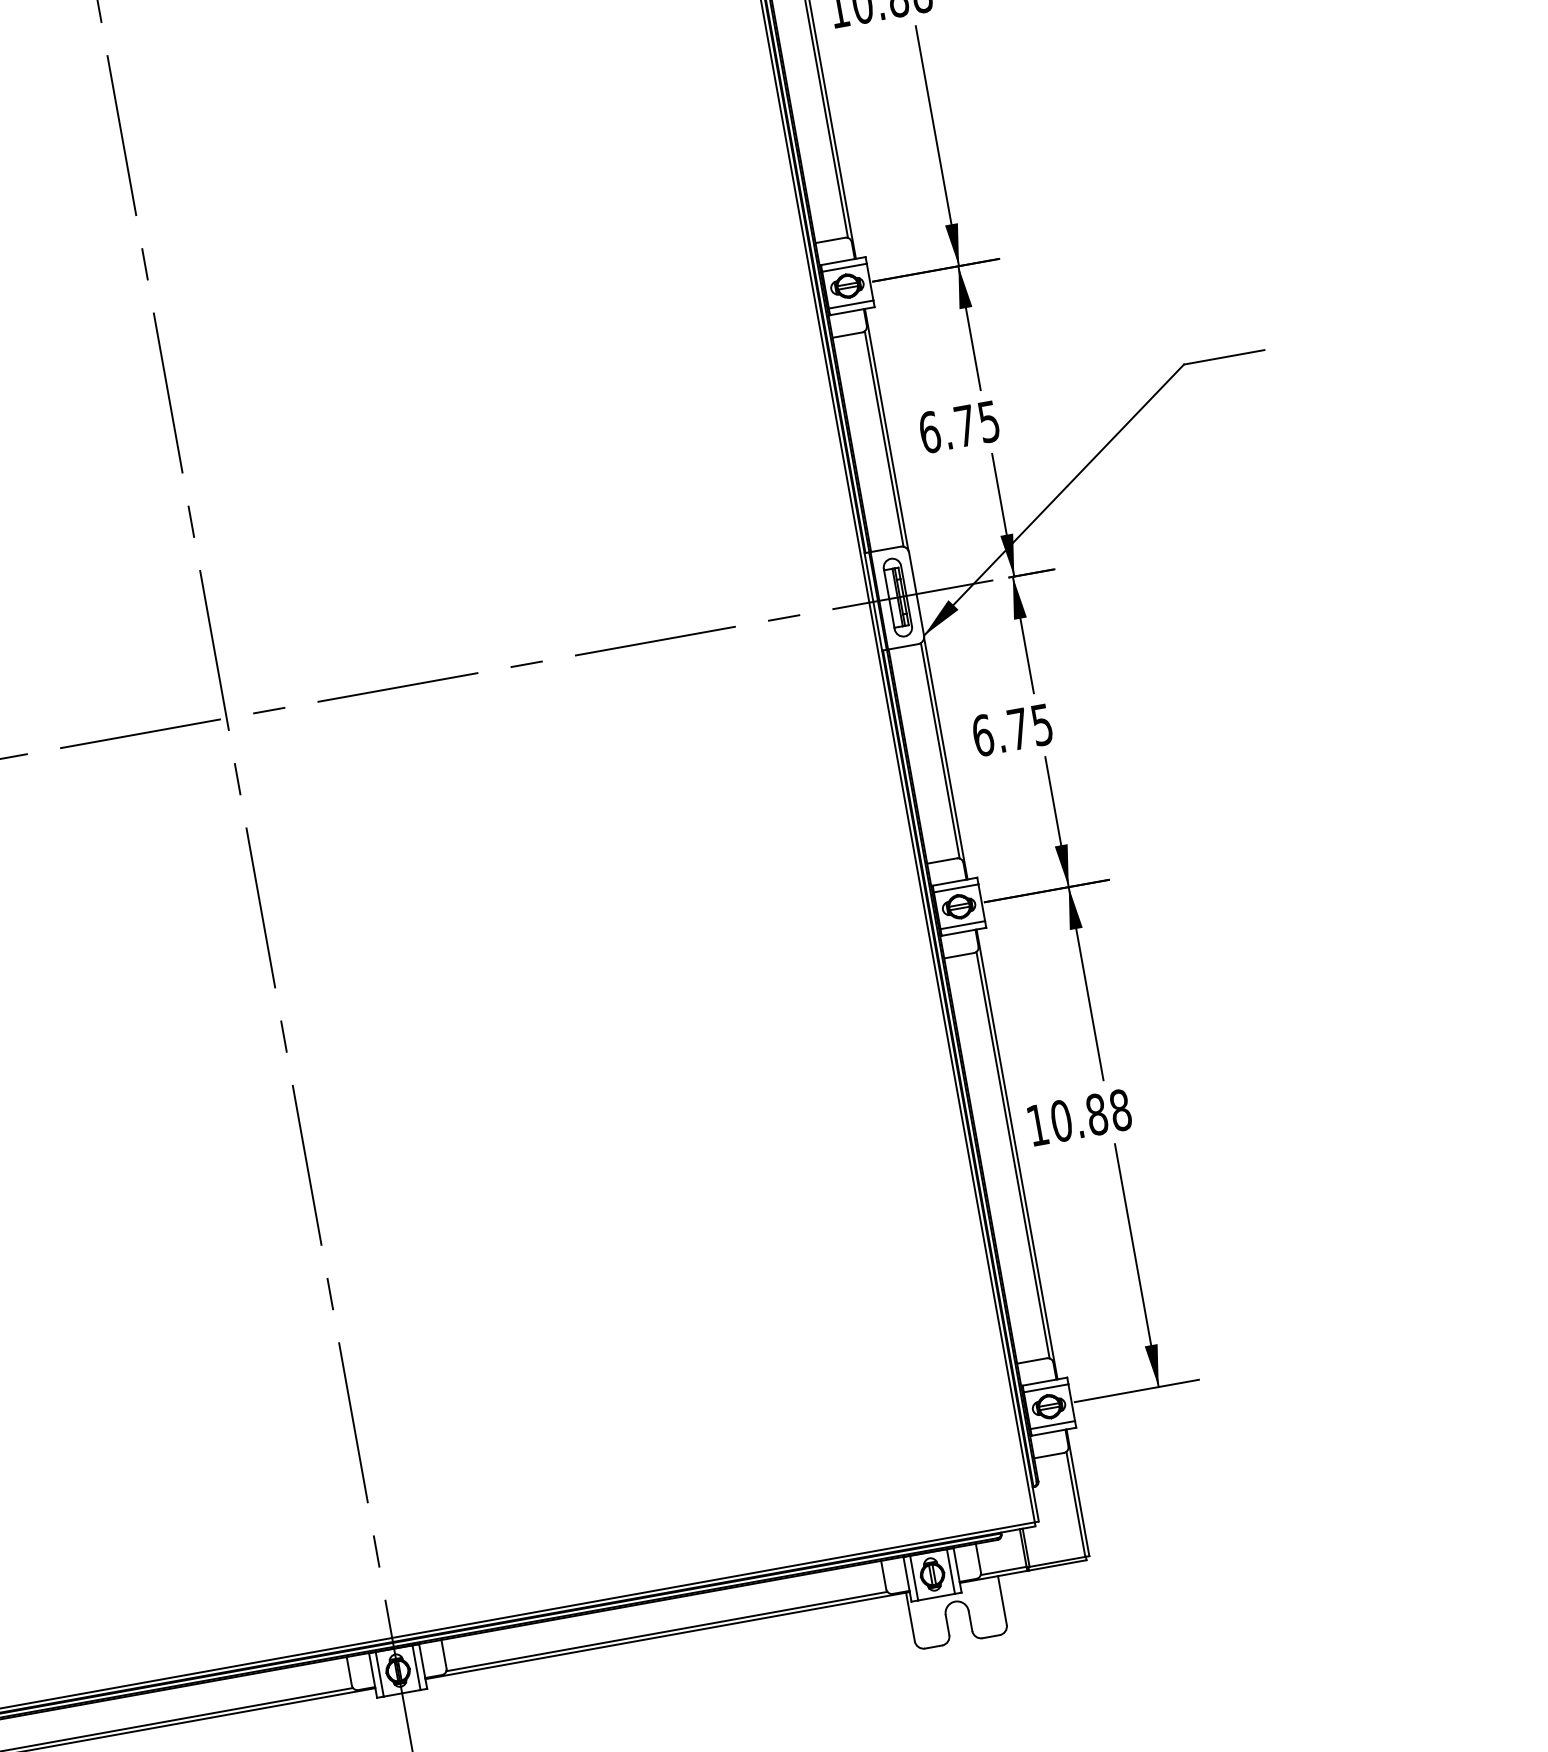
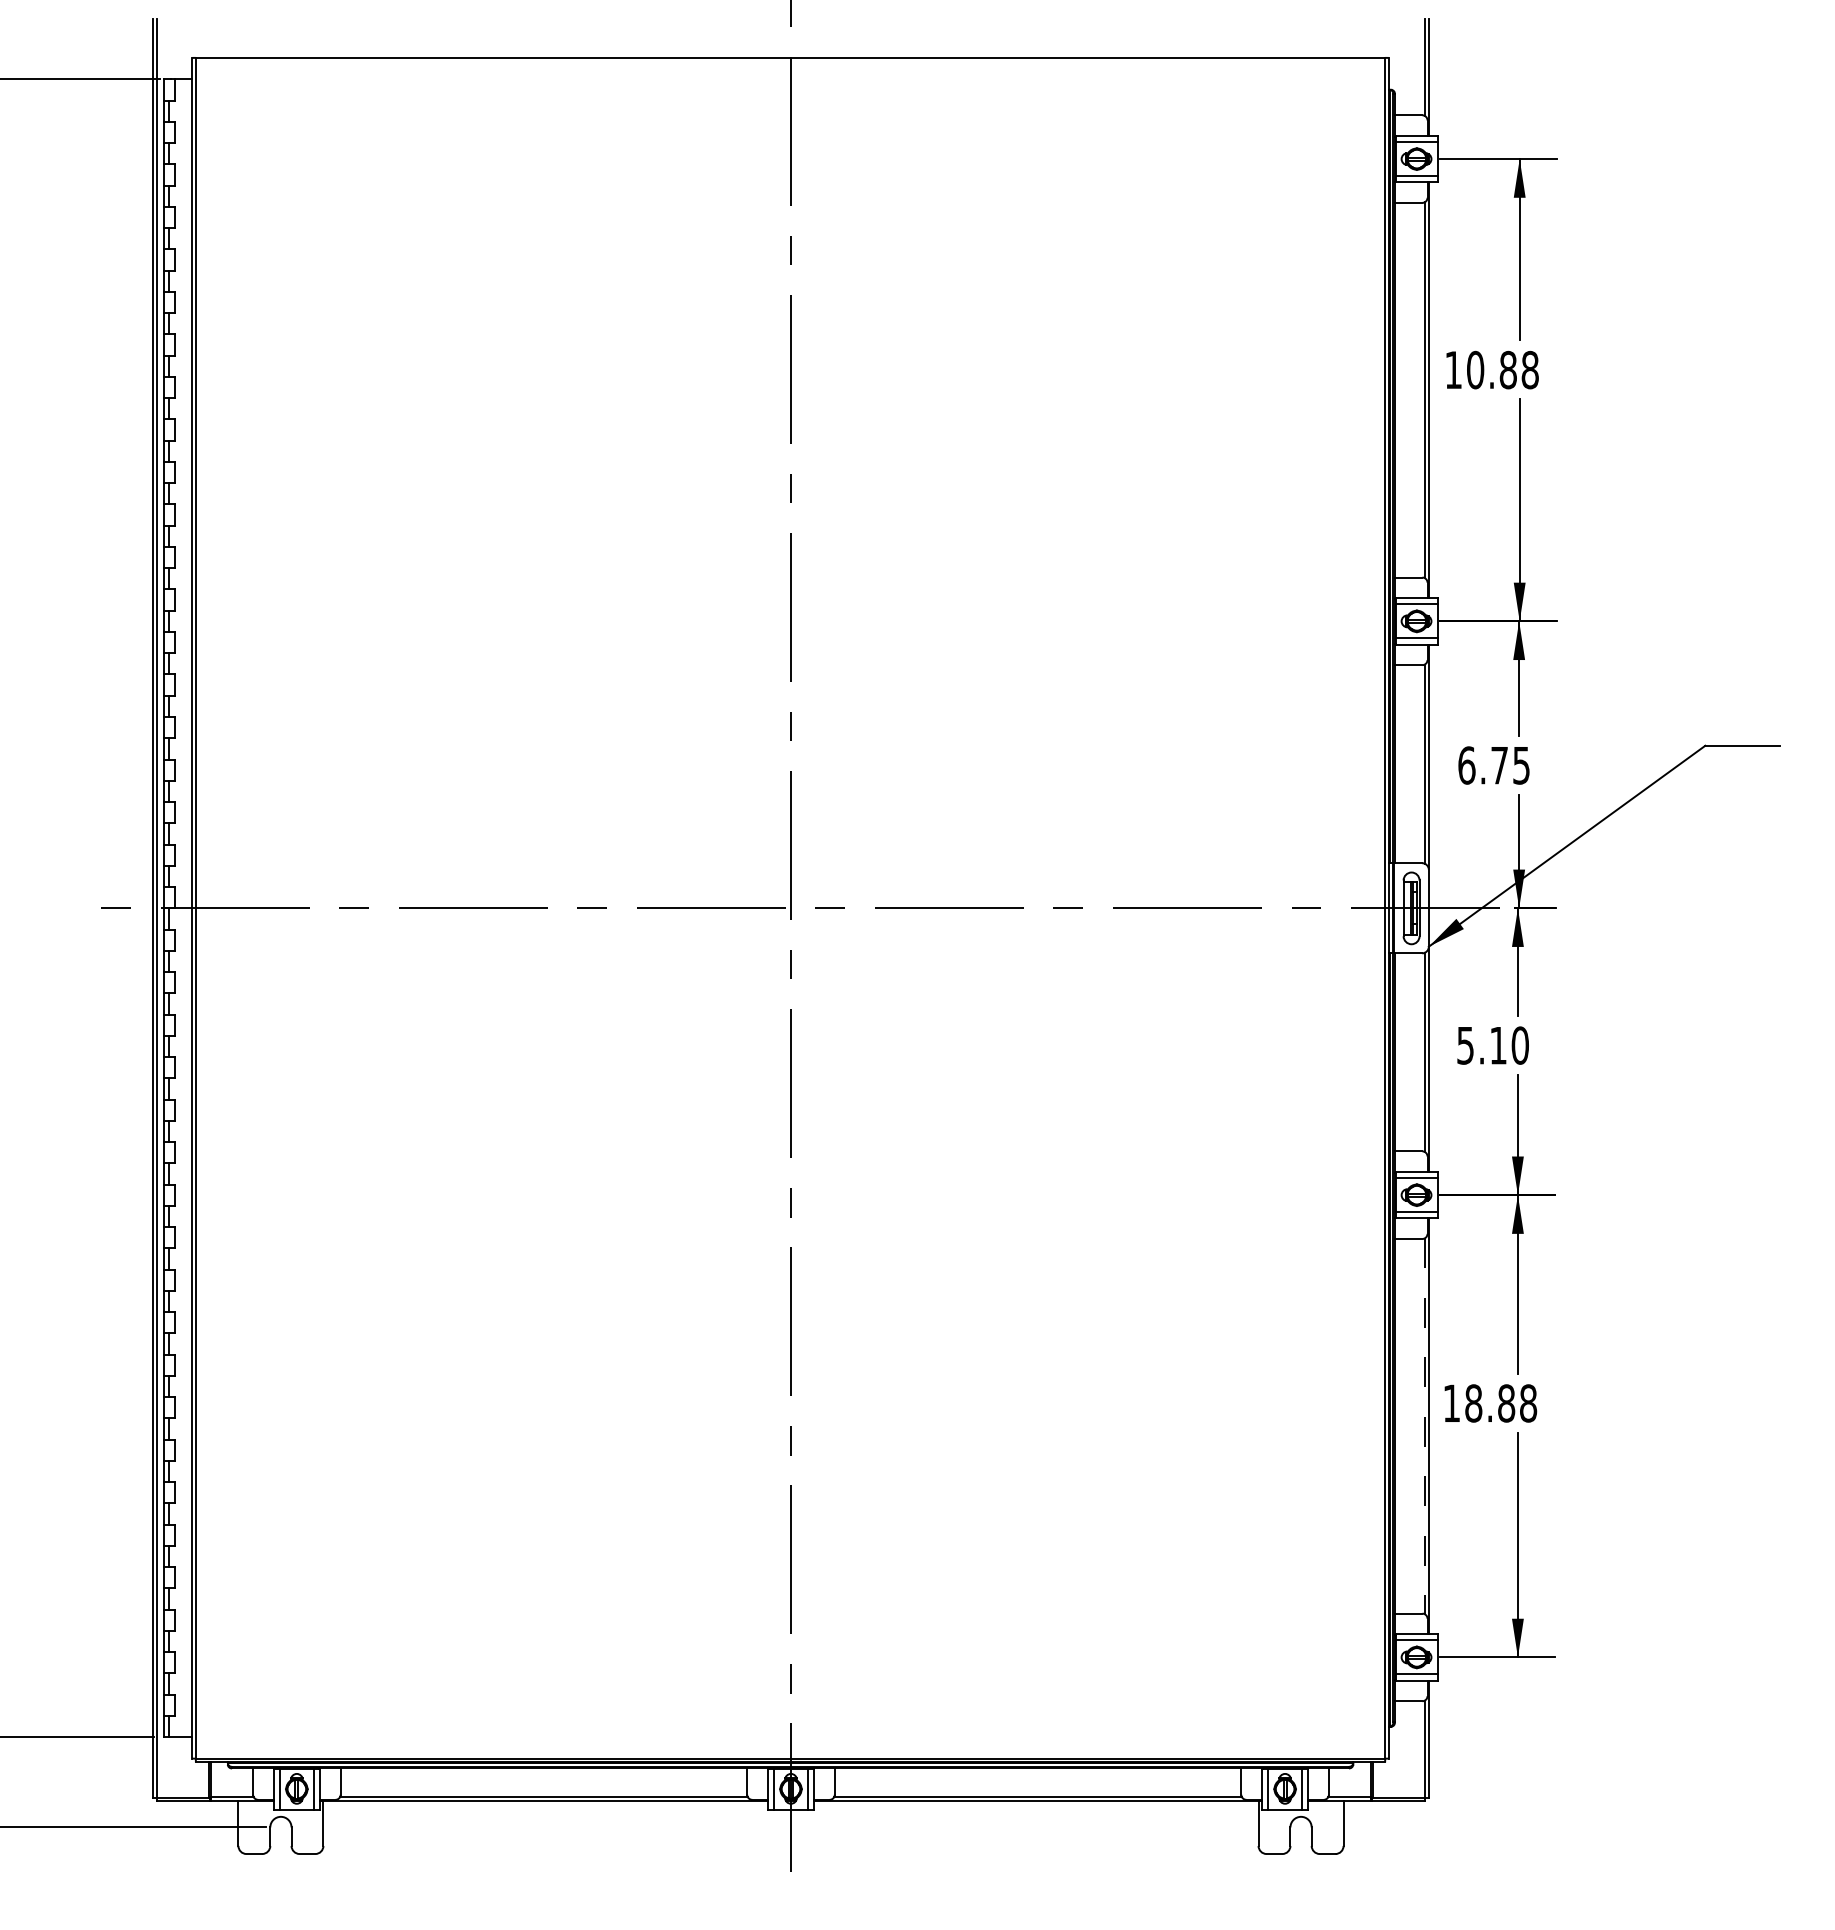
text: (1012, 730) -> (1492, 1045), 6.75 -> 5.10
text: (1061, 1121) -> (1473, 1403), 10.88 -> 18.88
line: (1012, 1155) -> (1424, 1426), solid -> dashed

